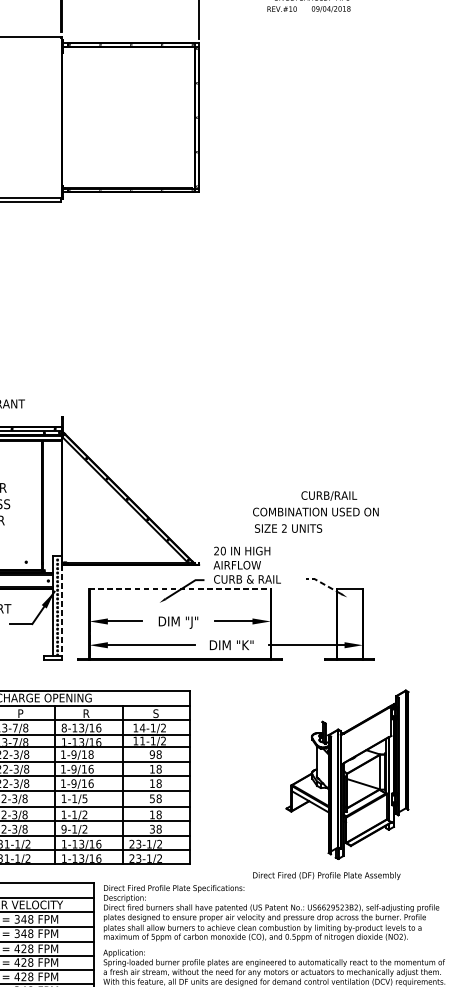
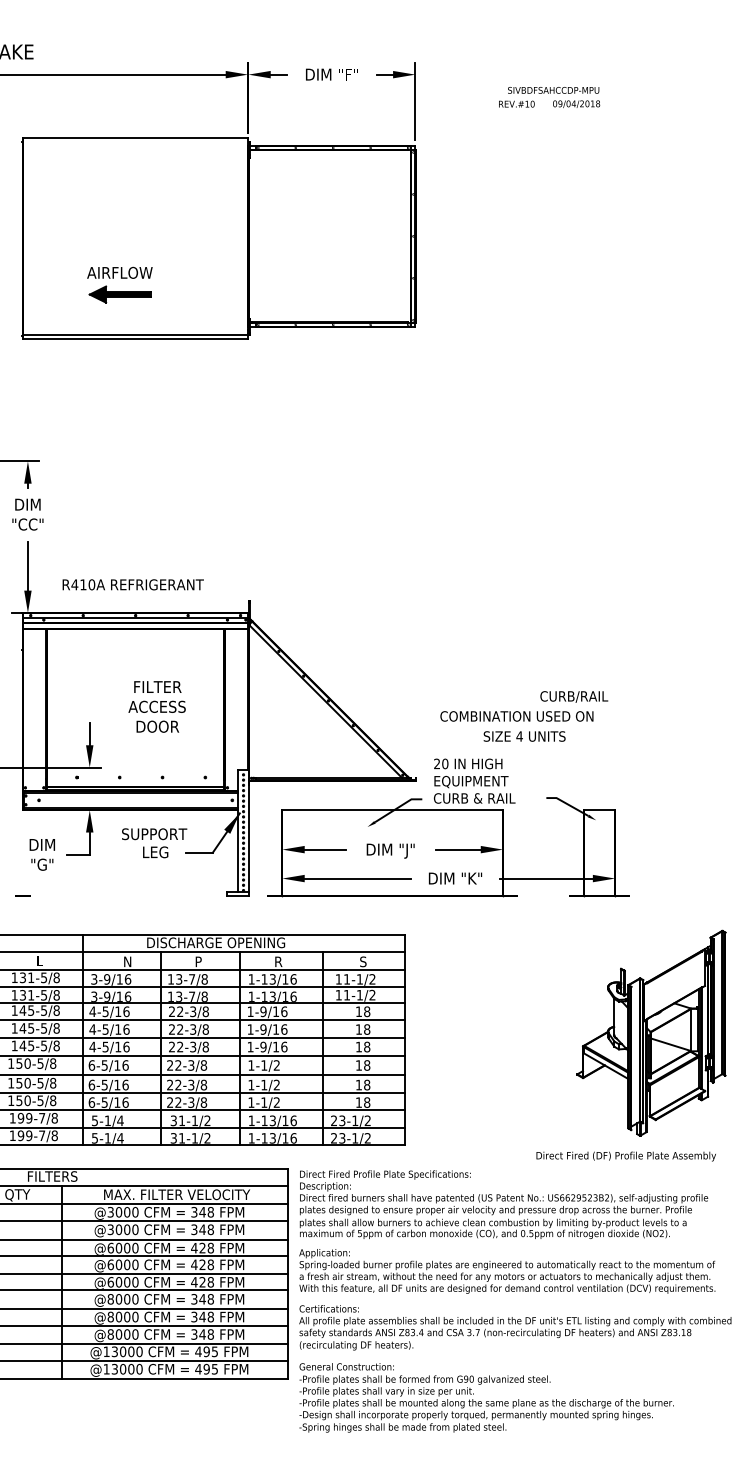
text: (315, 512) -> (516, 716), moved
text: (284, 528) -> (519, 736), 2 -> 4
text: (244, 565) -> (470, 781), AIRFLOW -> EQUIPMENT
line: (322, 583) -> (566, 803), dashed -> solid
line: (180, 589) -> (393, 810), dashed -> solid
line: (61, 606) -> (248, 831), dashed -> solid
text: (64, 728) -> (251, 979), 8-13/16 -> 1-13/16
text: (142, 728) -> (346, 979), 14-1/2 -> 11-1/2
text: (91, 754) -> (284, 1011), 1-9/18 -> 1-9/16
text: (152, 754) -> (358, 1011), 98 -> 18
part: (331, 784) -> (631, 1045), moved
text: (84, 798) -> (276, 1065), 1-1/5 -> 1-1/2
text: (152, 798) -> (358, 1065), 58 -> 18
text: (64, 829) -> (251, 1102), 9-1/2 -> 1-1/2
text: (152, 829) -> (358, 1102), 38 -> 18

